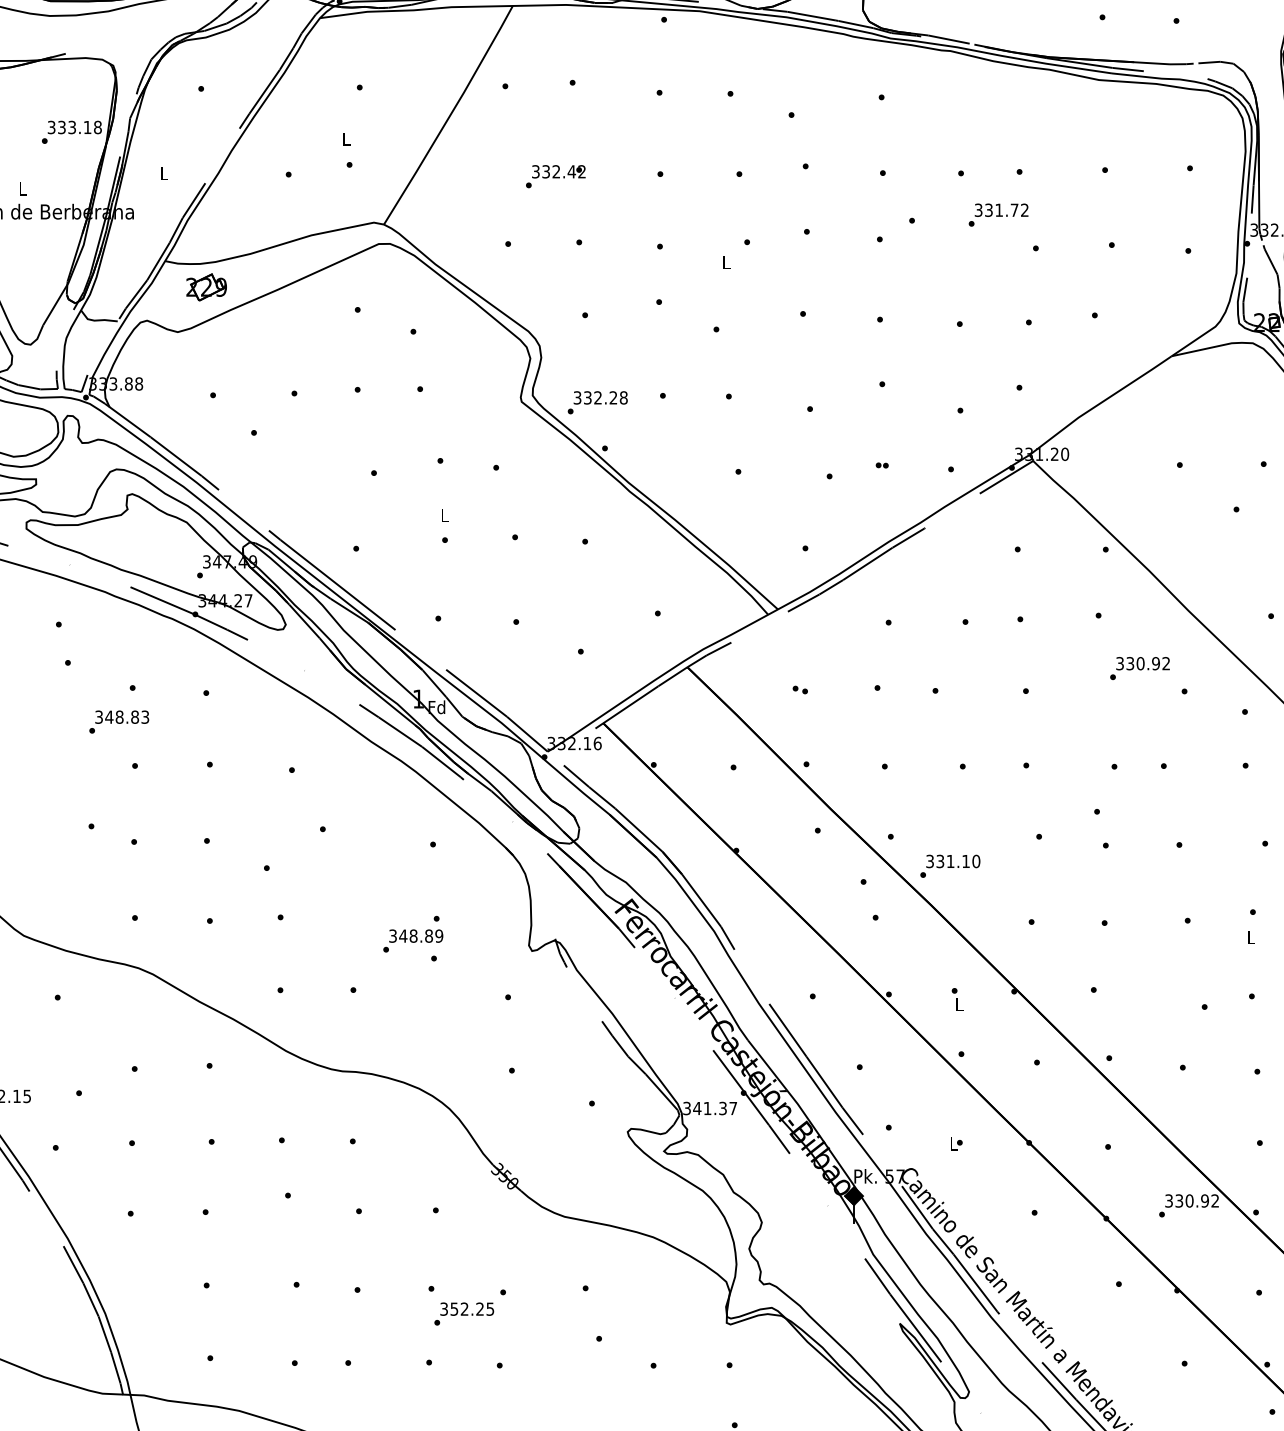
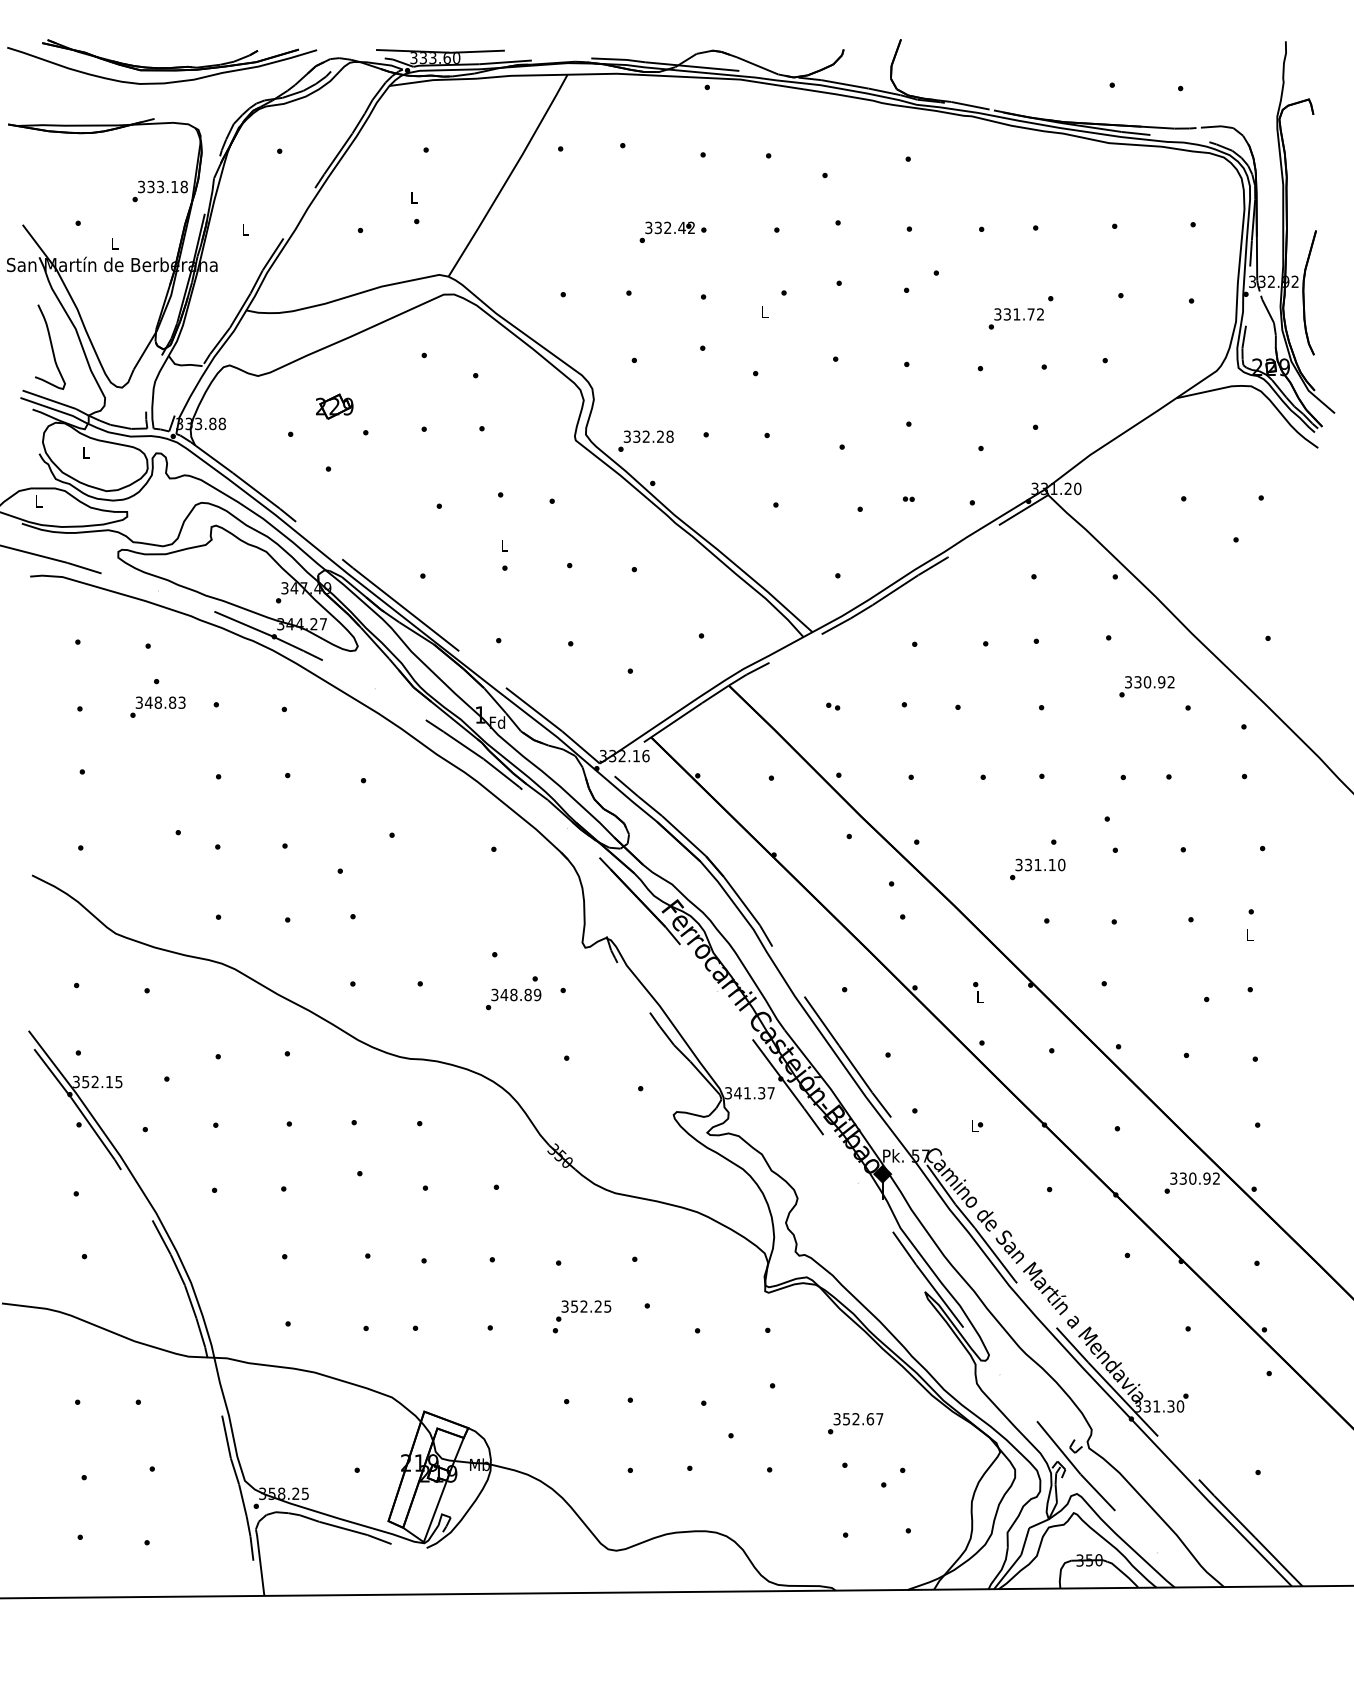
text: (554, 176) -> (666, 232), moved
text: (997, 214) -> (1015, 318), moved
part: (206, 287) -> (334, 406), moved
text: (118, 721) -> (157, 706), moved
text: (950, 866) -> (1037, 869), moved
text: (413, 934) -> (513, 993), moved
text: (464, 1313) -> (583, 1310), moved

